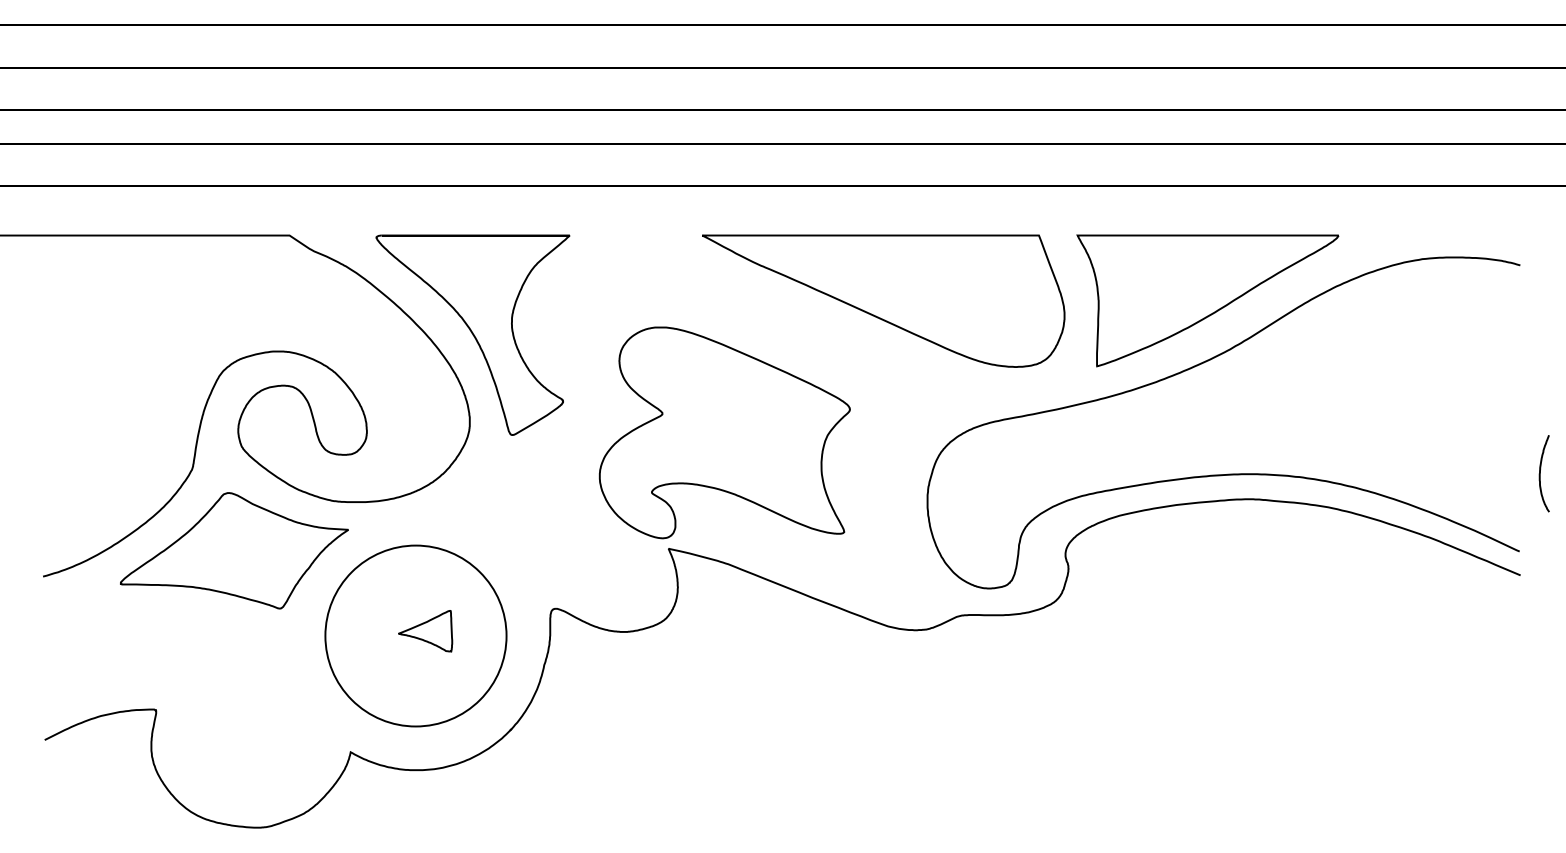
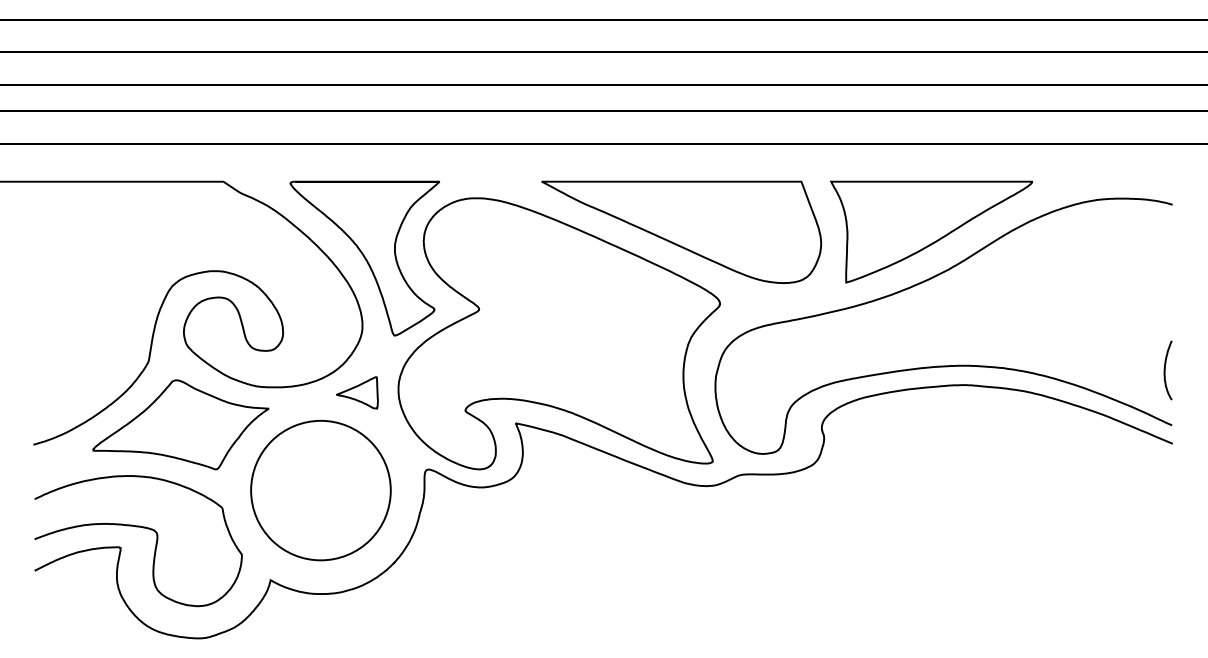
part: (724, 432) -> (558, 333), size x1.67
curve: (1540, 473) -> (1165, 370), moved
part: (425, 630) -> (357, 392), moved
part: (185, 685) -> (143, 528), added

